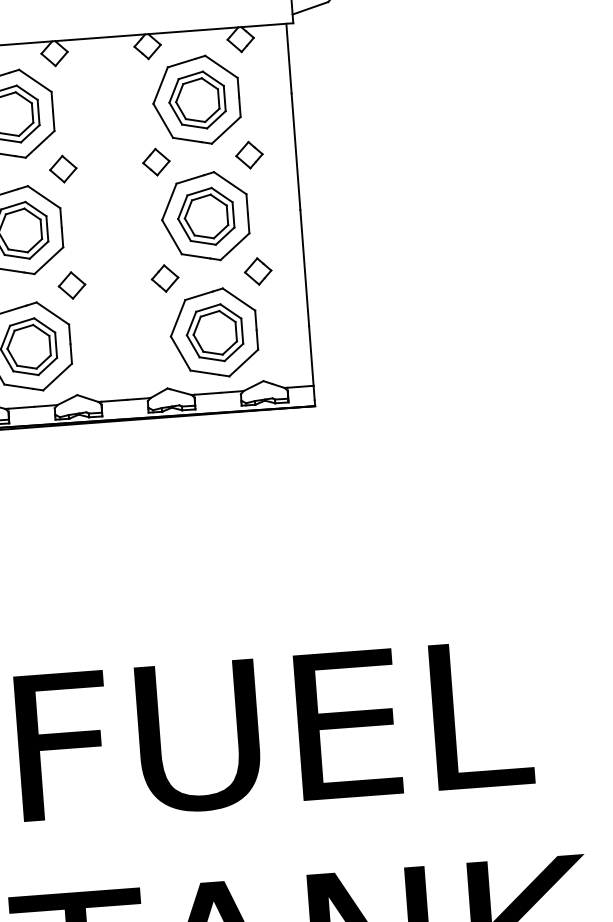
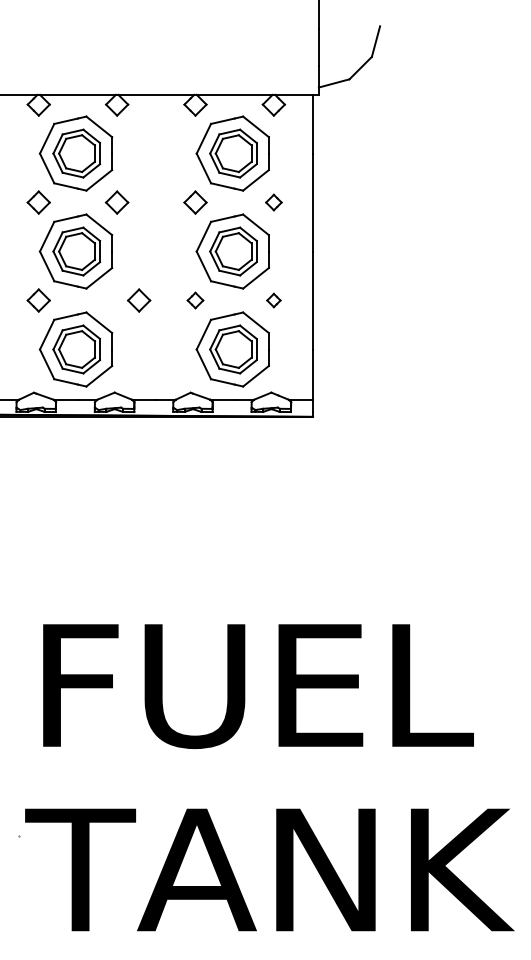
part: (249, 155) -> (273, 202), size x0.7
part: (257, 271) -> (273, 300), size x0.6
part: (165, 278) -> (195, 300), size x0.7
part: (72, 285) -> (139, 300), moved

